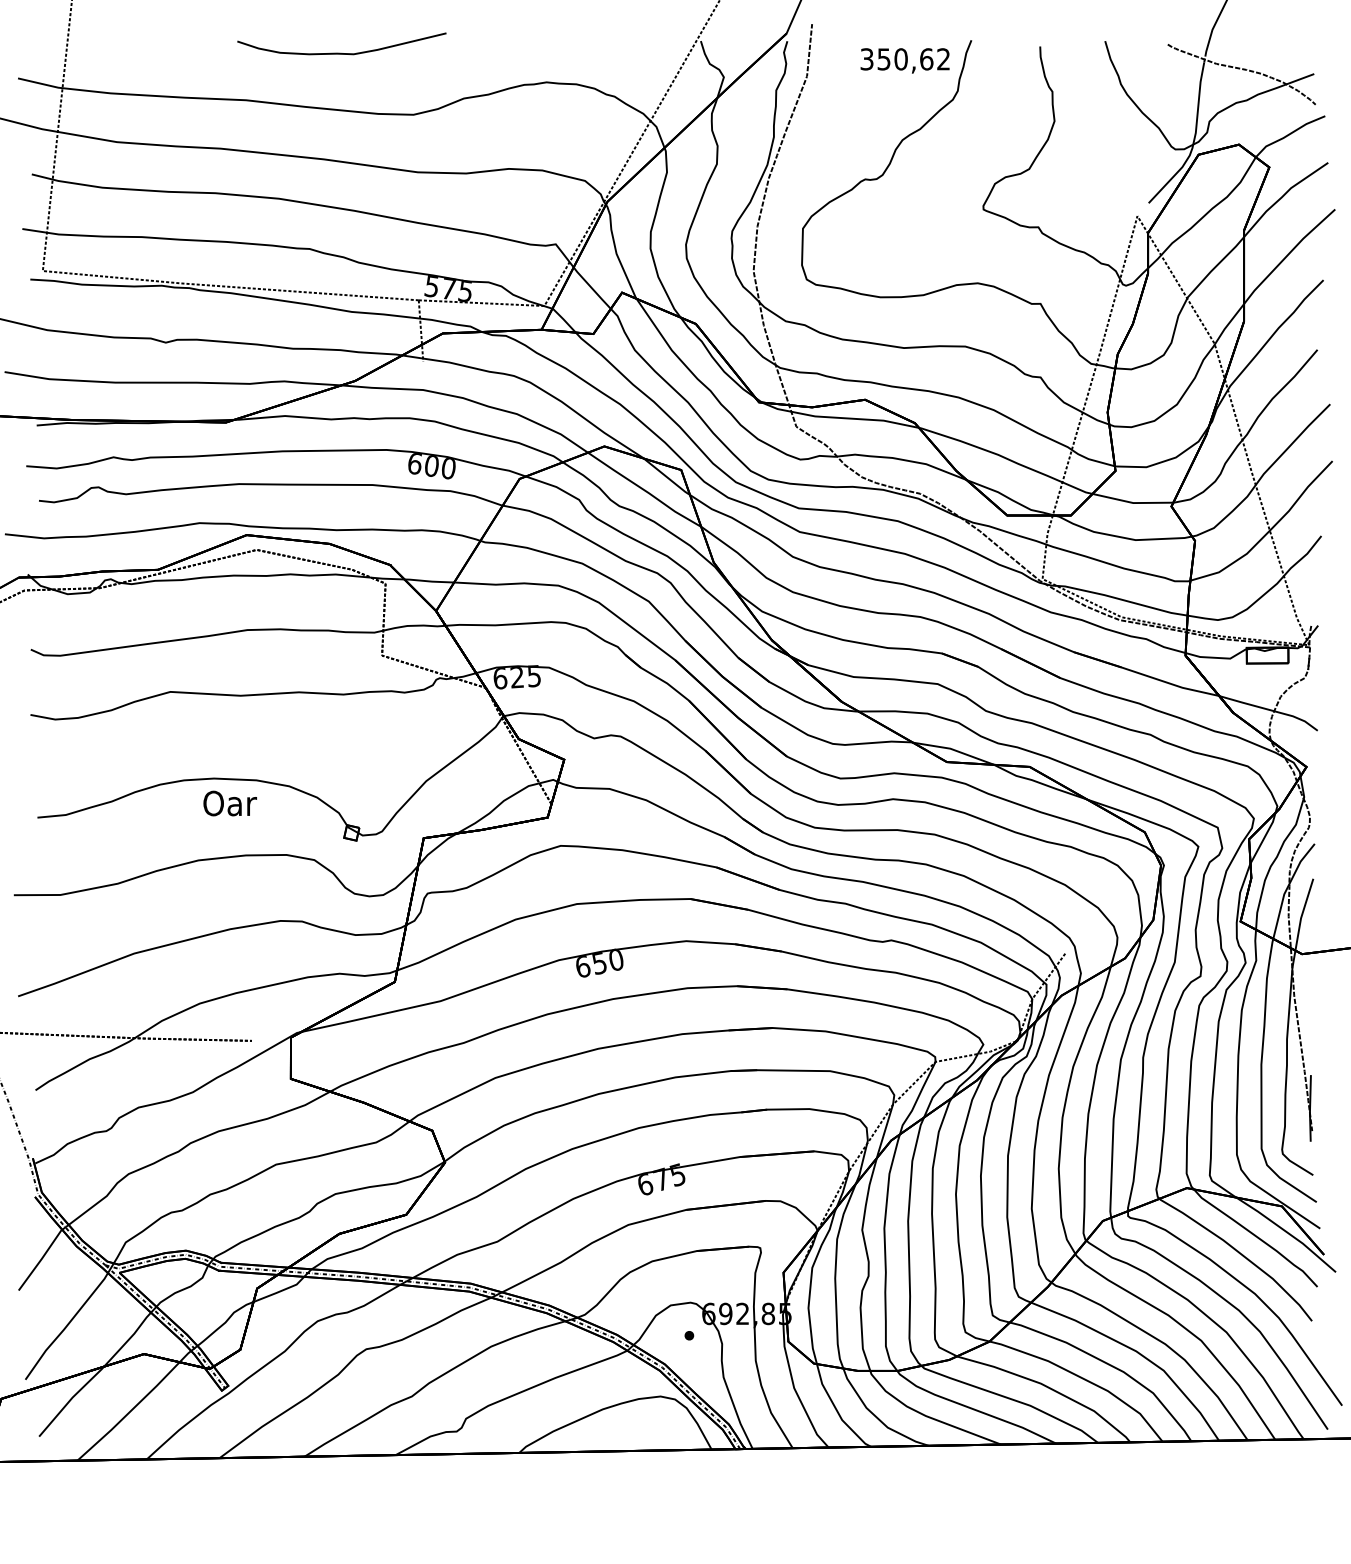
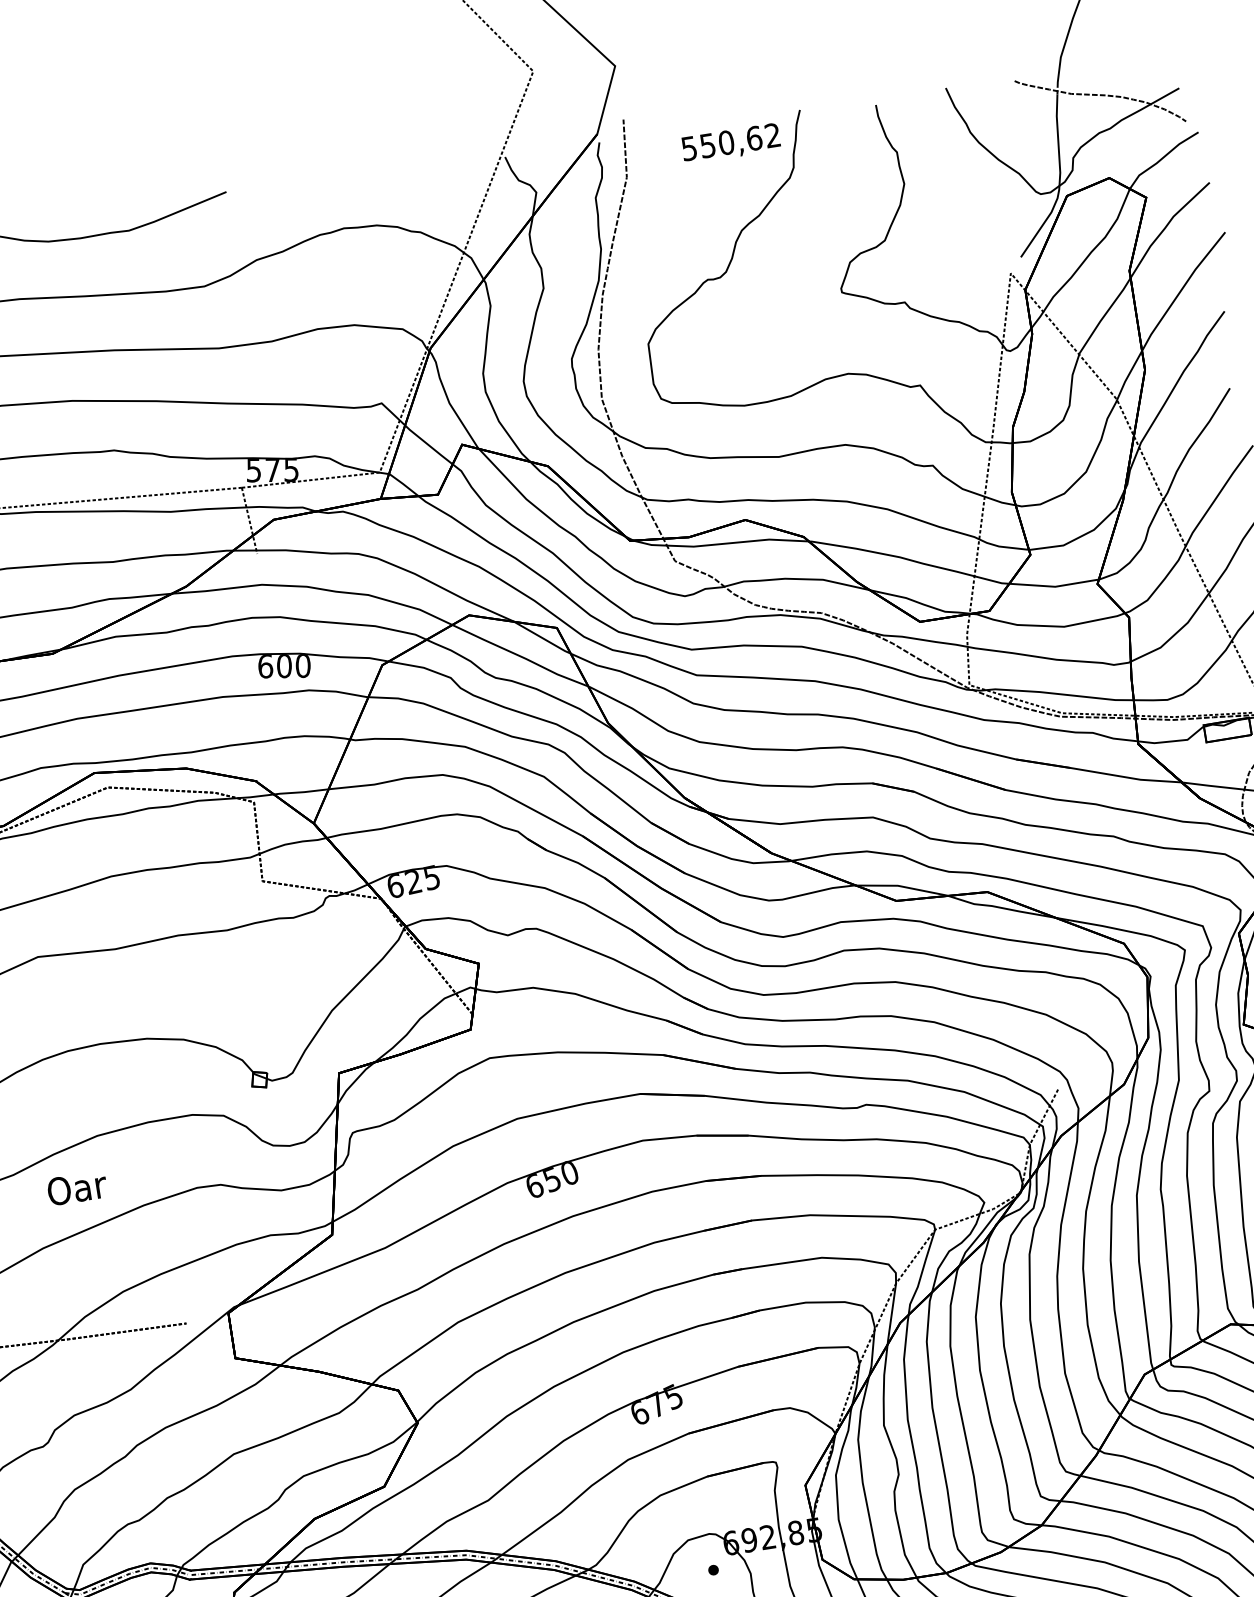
text: (867, 58) -> (689, 147), 350,62 -> 550,62
text: (229, 803) -> (76, 1188), moved

